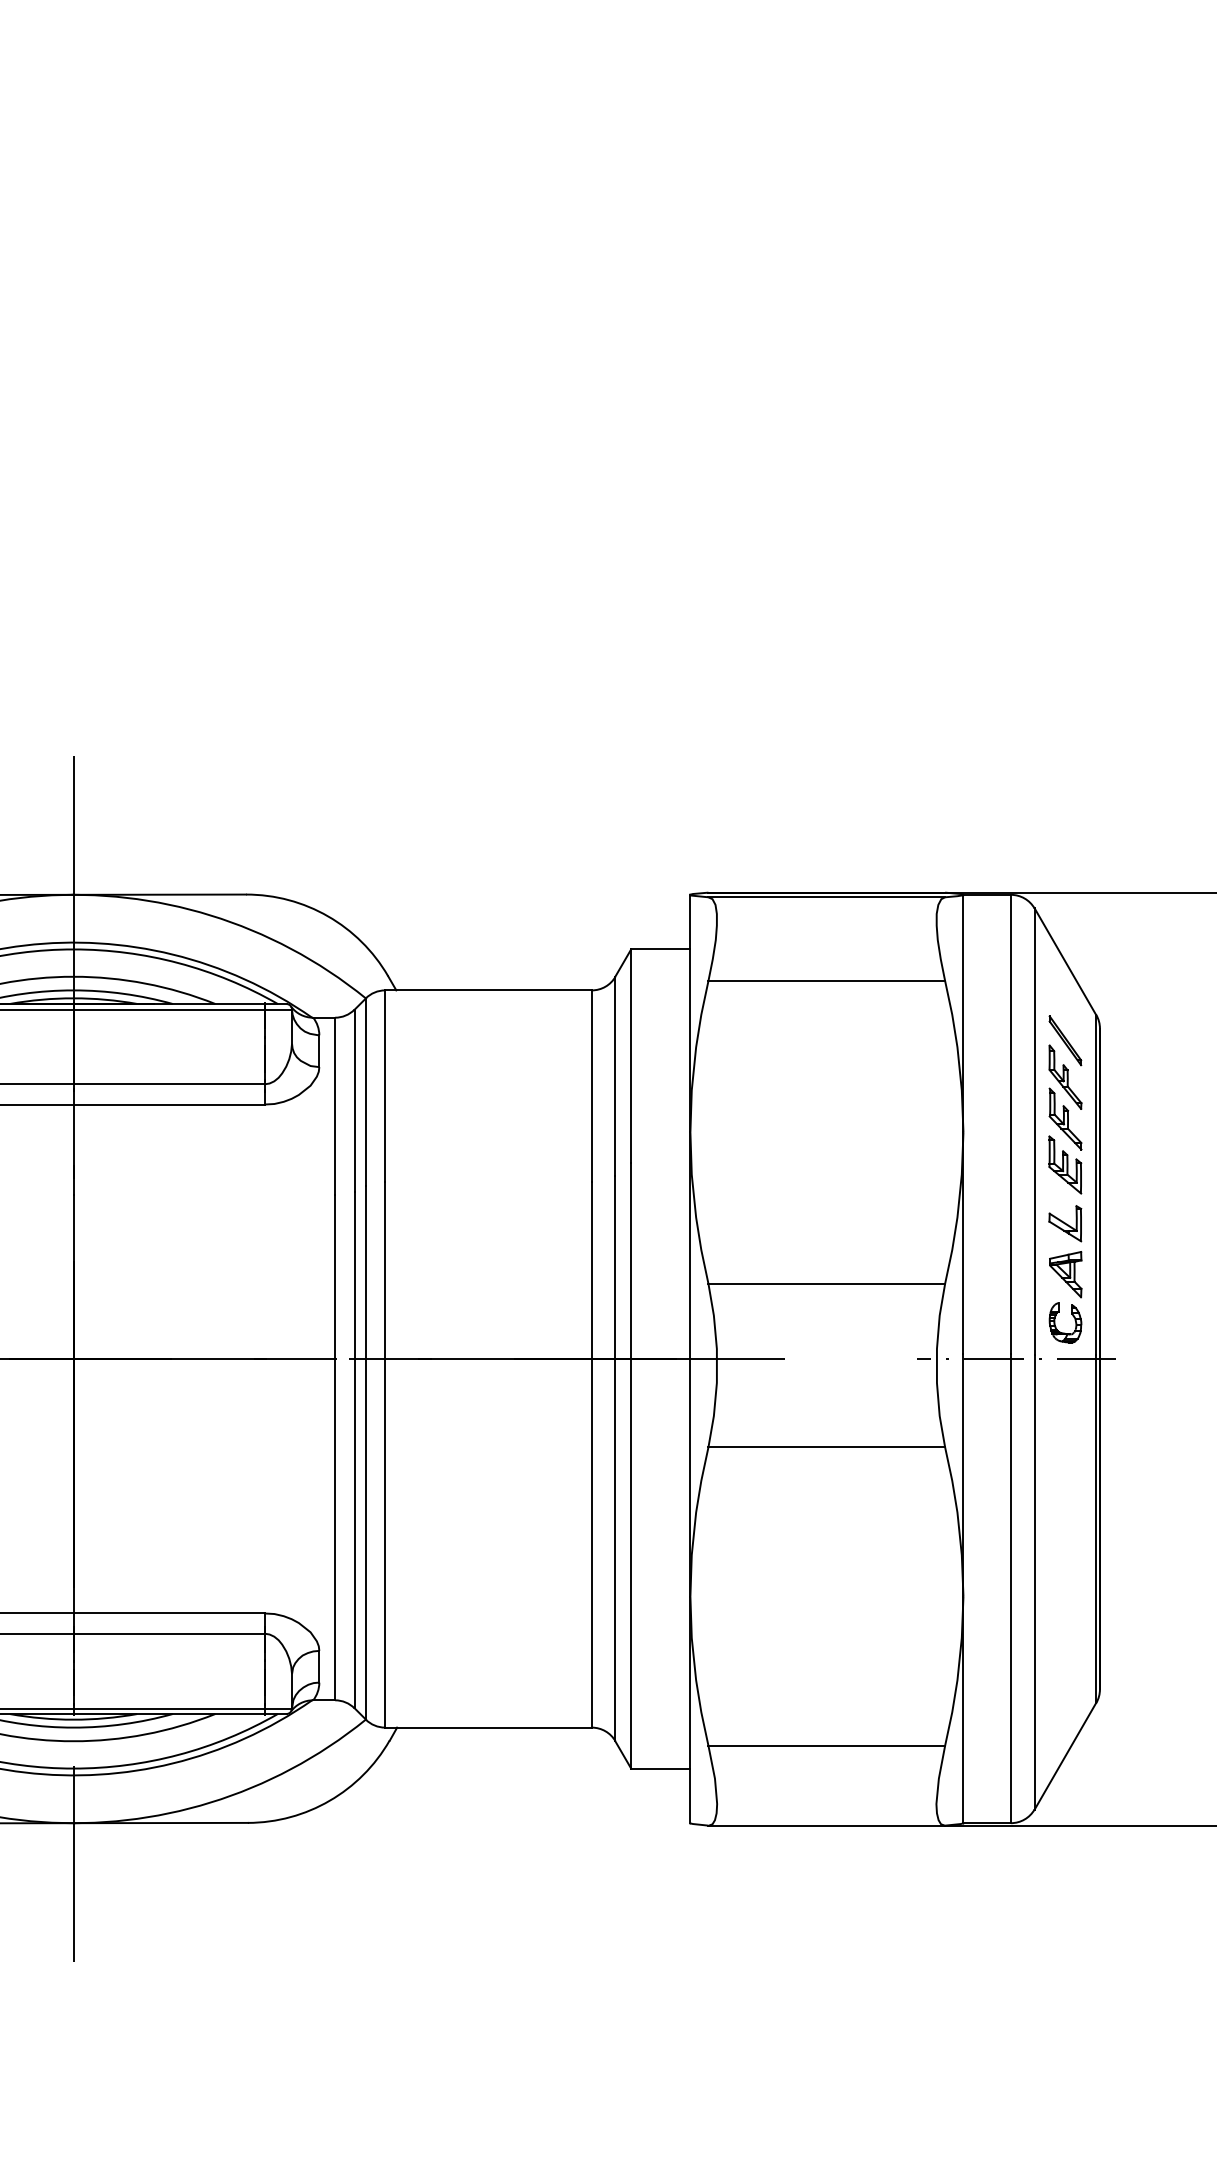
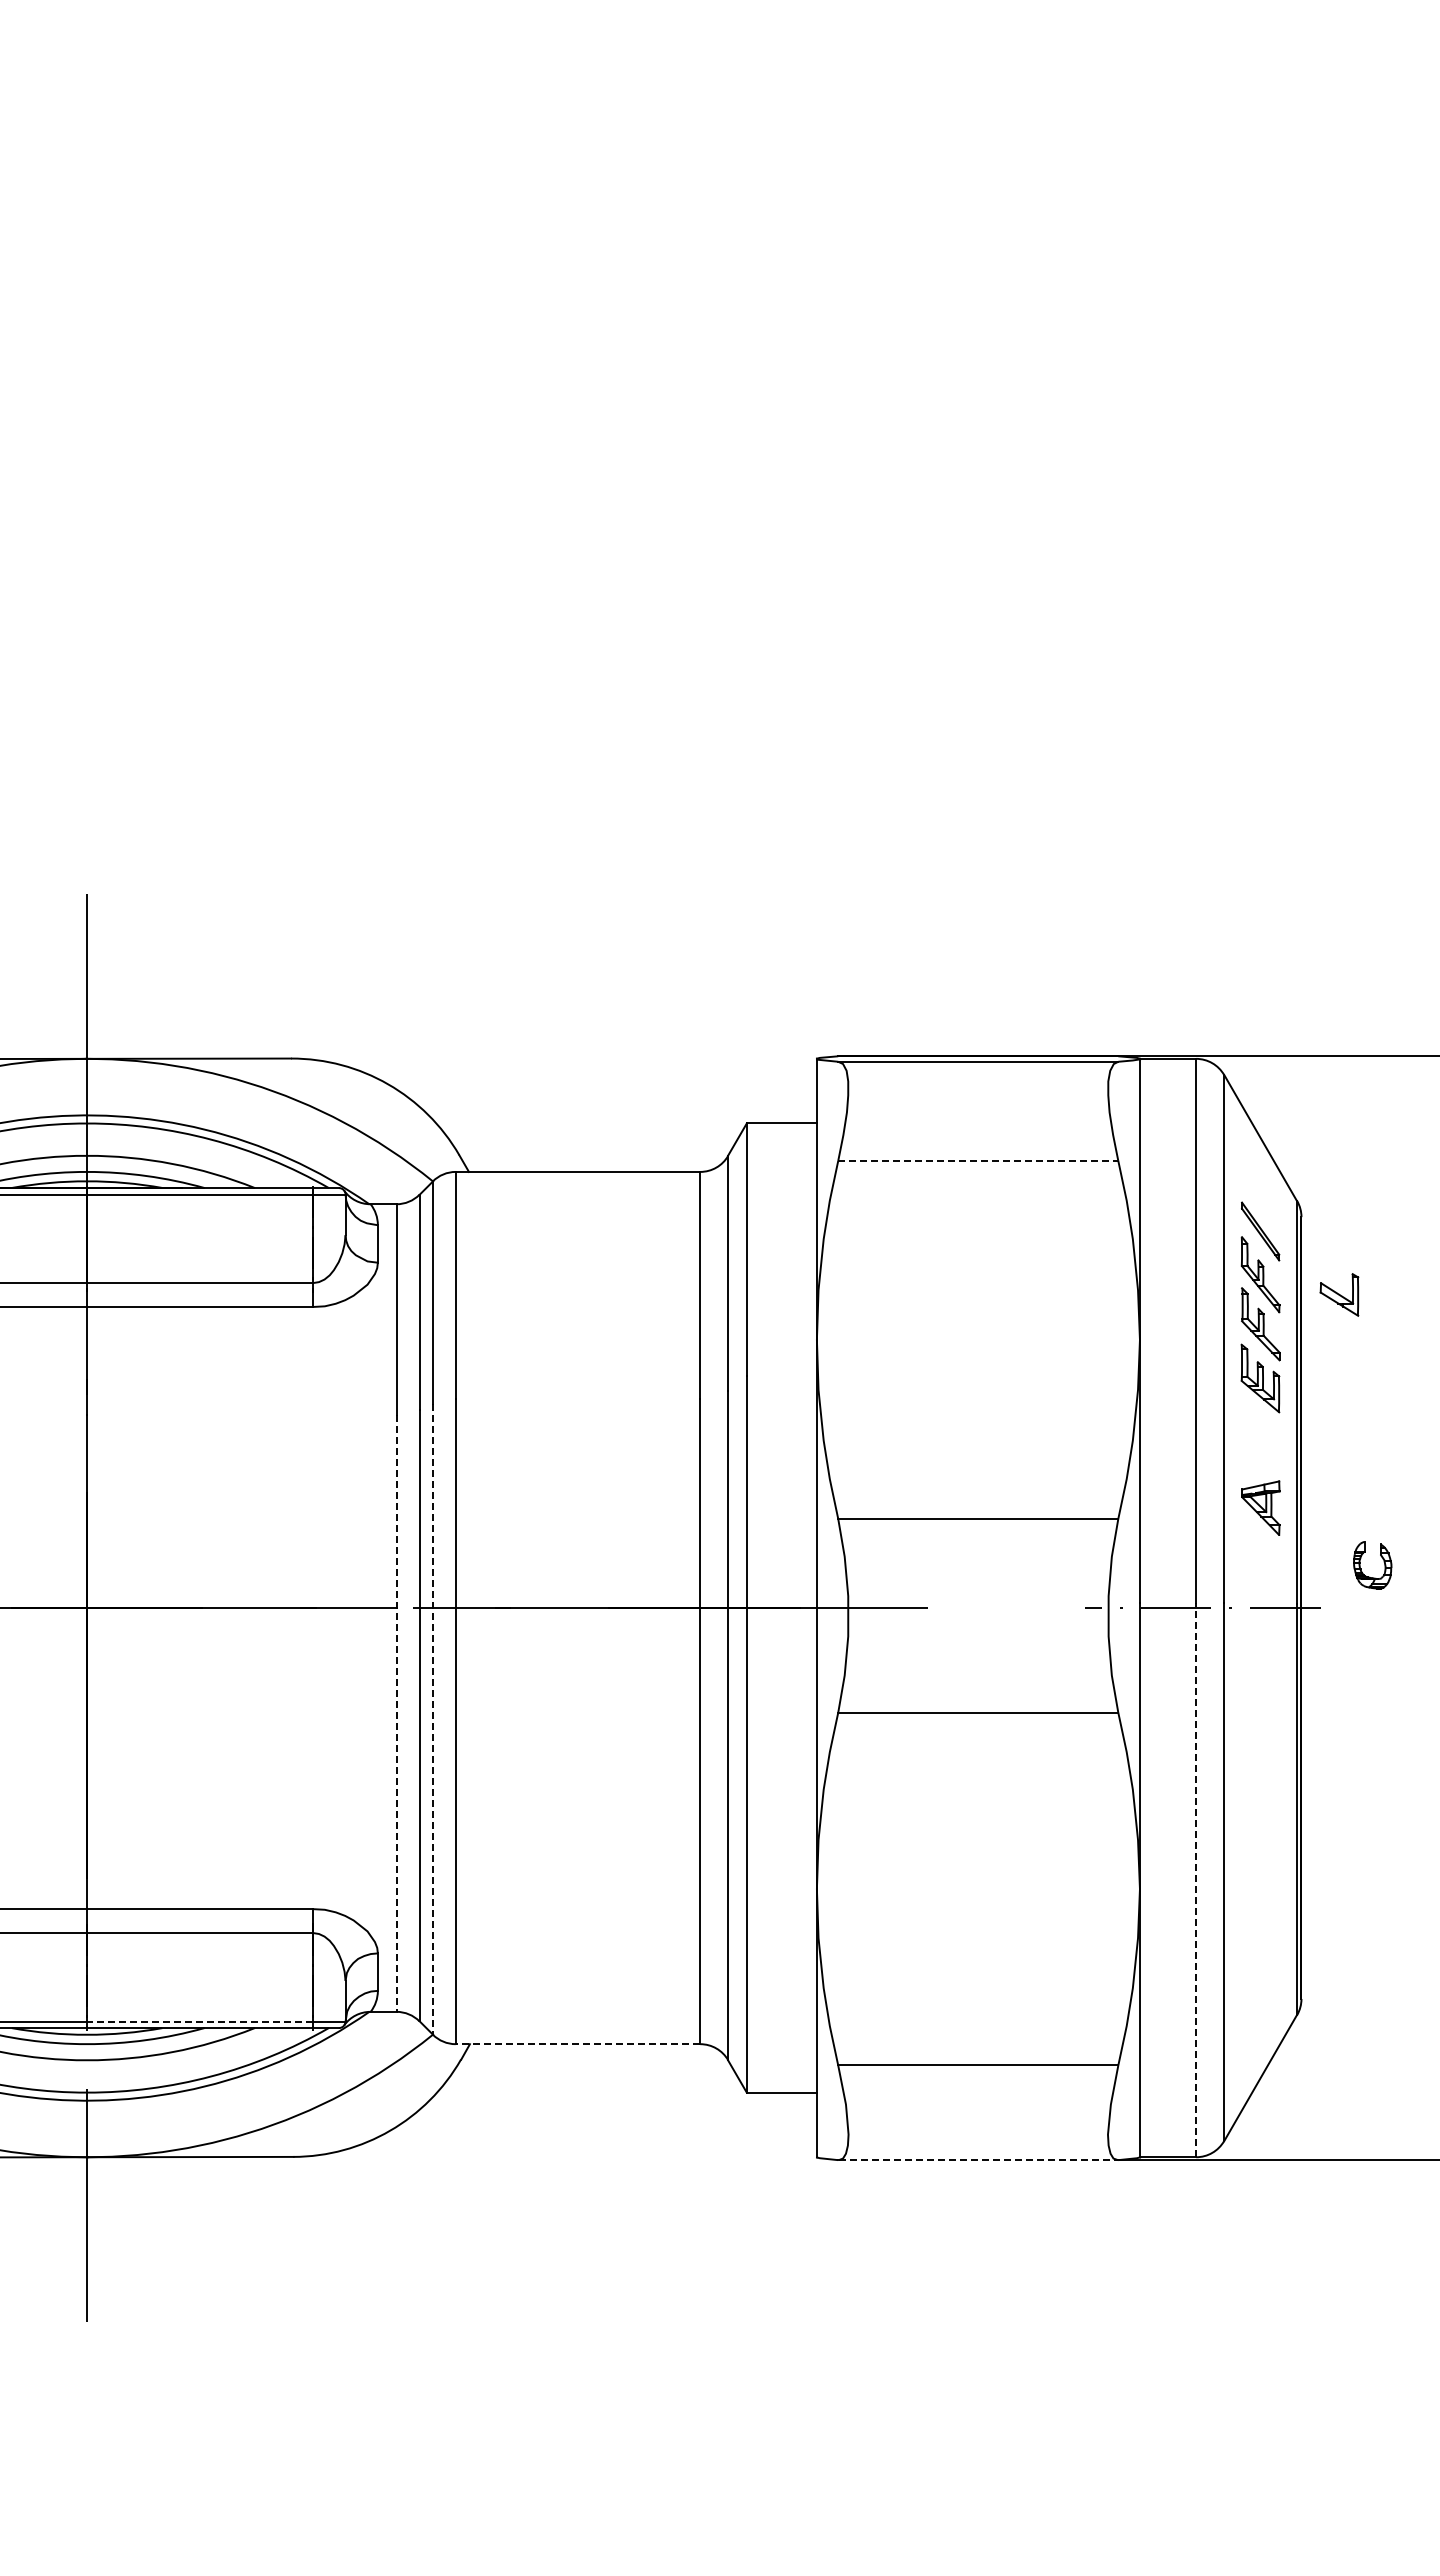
line: (826, 980) -> (978, 1160), solid -> dashed
part: (1065, 1223) -> (1339, 1294), moved
part: (1074, 1320) -> (1383, 1562), moved
line: (335, 1448) -> (396, 1713), solid -> dashed
line: (366, 1453) -> (433, 1719), solid -> dashed
line: (1011, 1588) -> (1196, 1879), solid -> dashed
line: (168, 1708) -> (199, 2021), solid -> dashed
line: (488, 1727) -> (577, 2044), solid -> dashed
line: (826, 1825) -> (978, 2160), solid -> dashed

